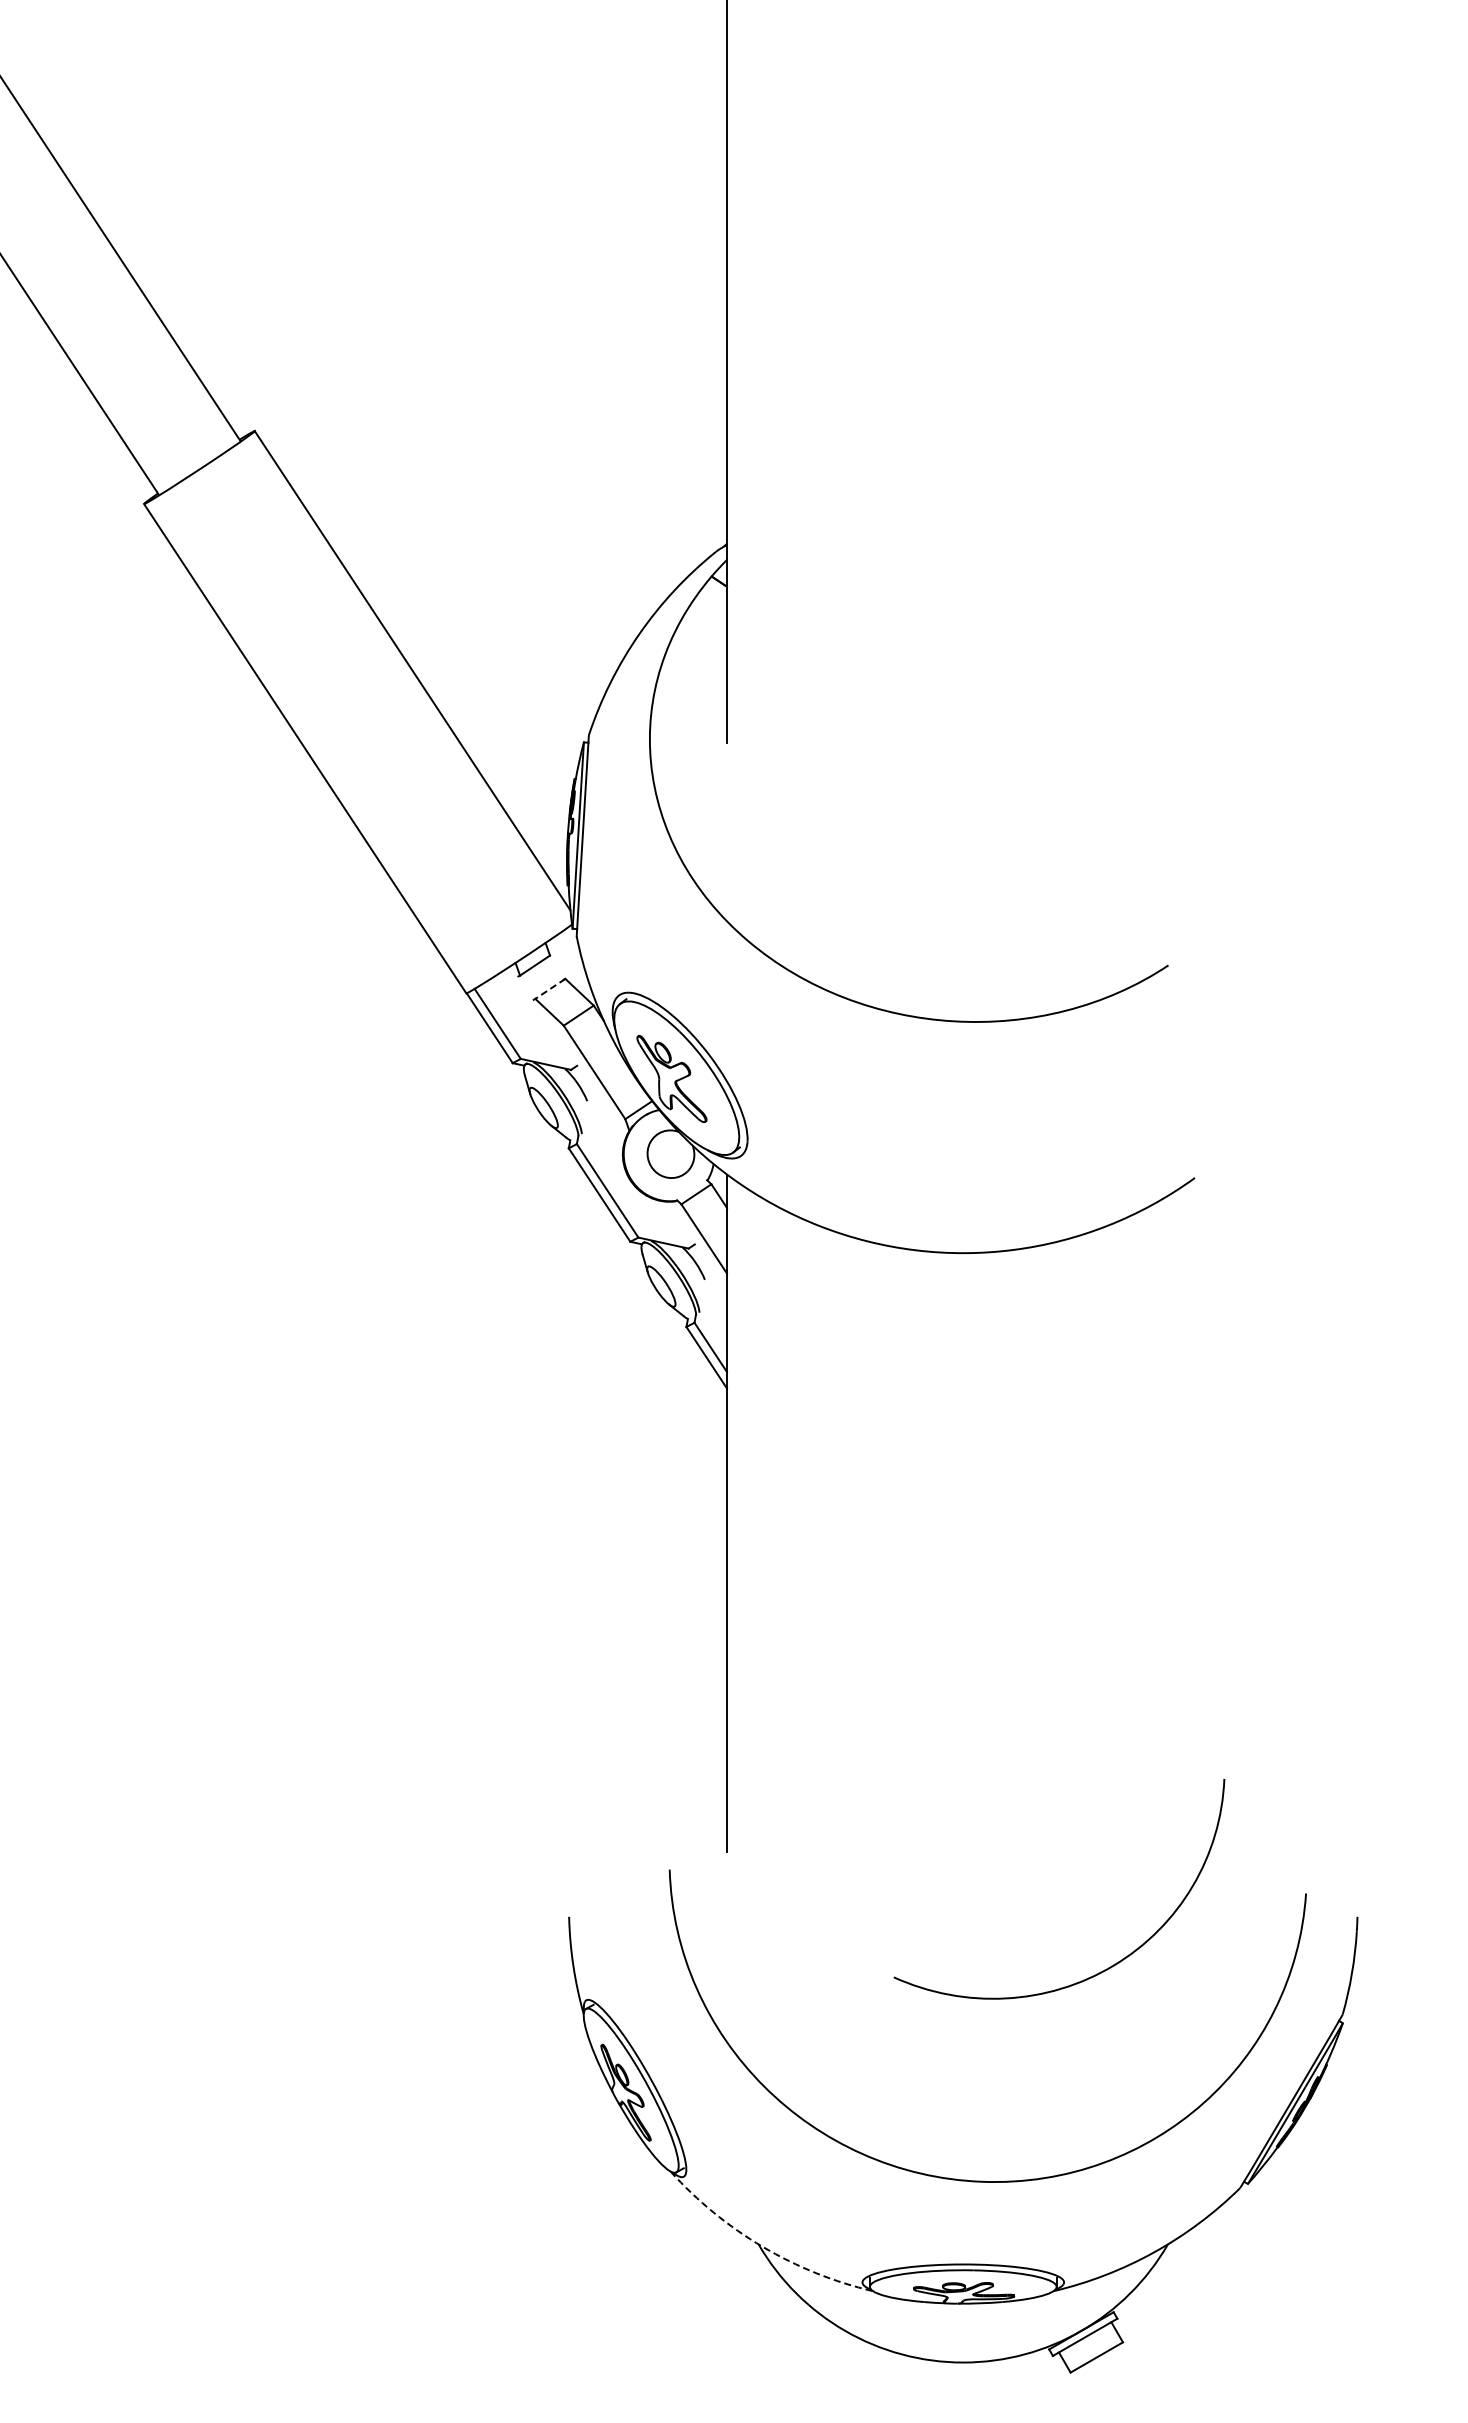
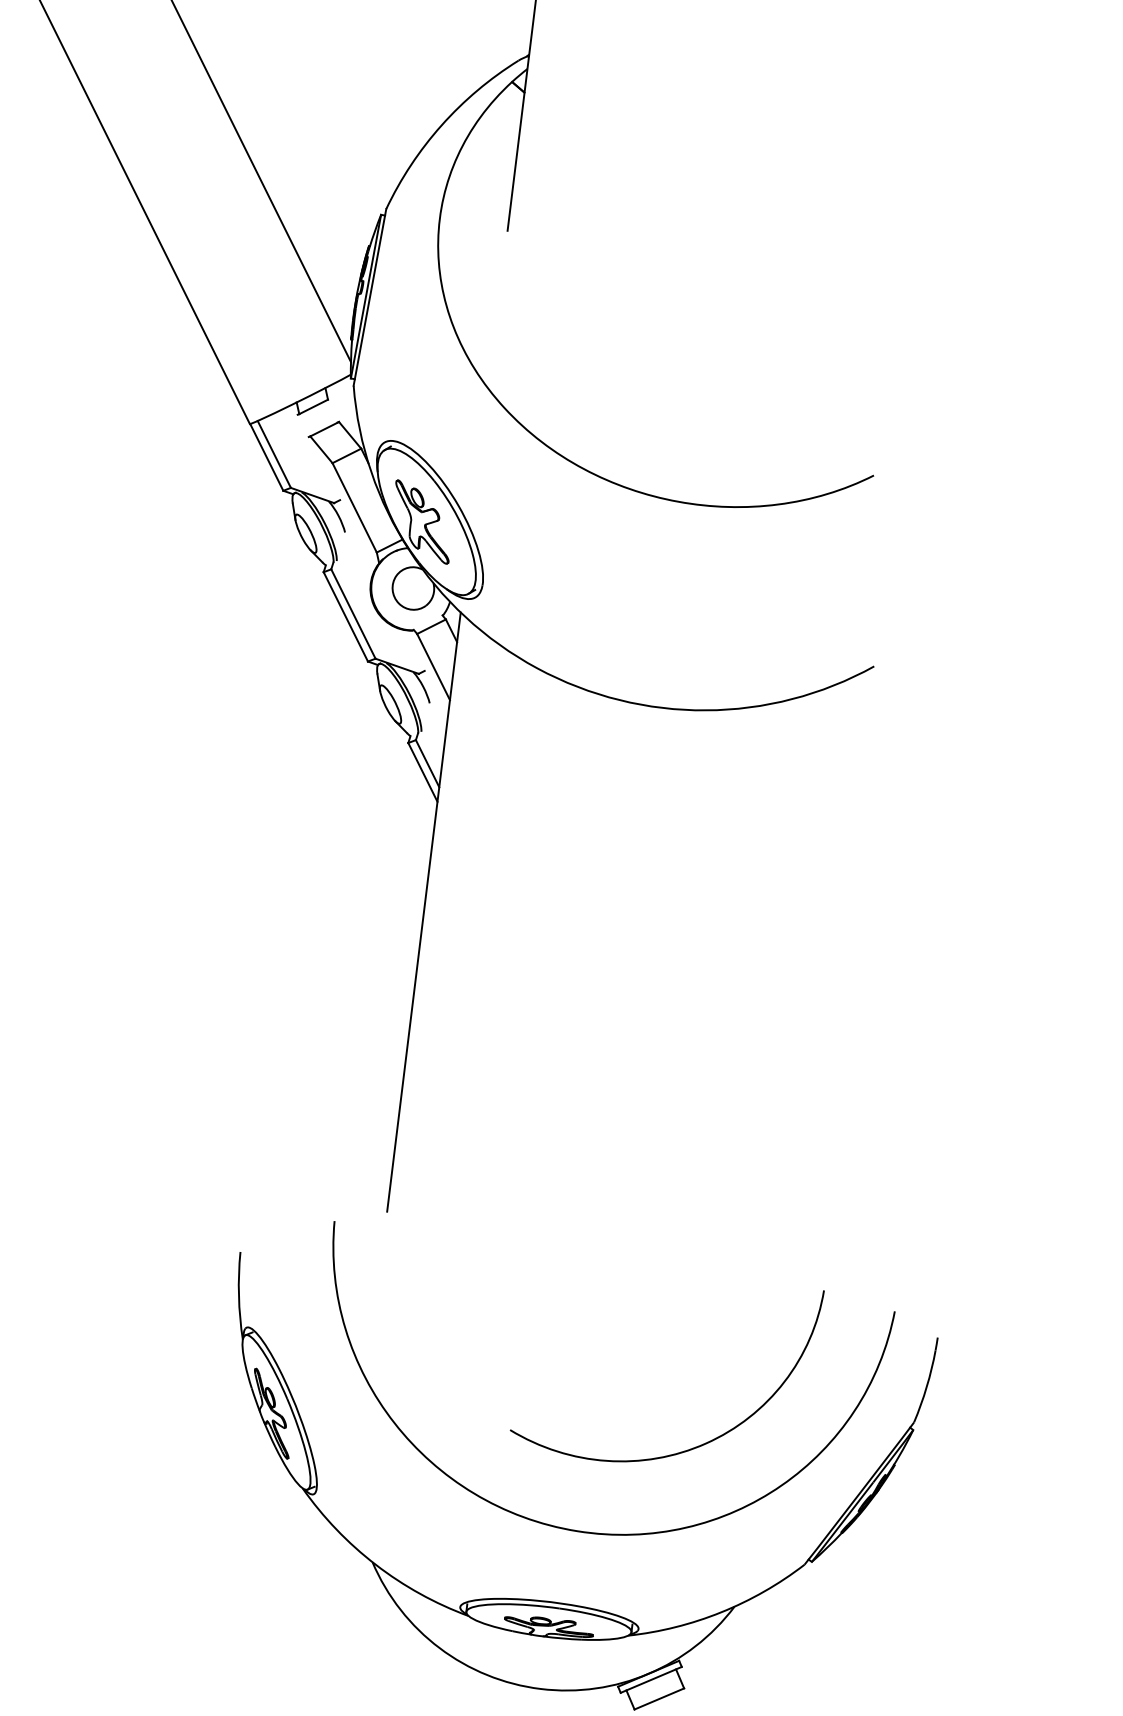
line: (549, 989) -> (323, 429), dashed -> solid
curve: (1100, 1971) -> (693, 1447), moved
arc: (762, 2246) -> (375, 1564), dashed -> solid

